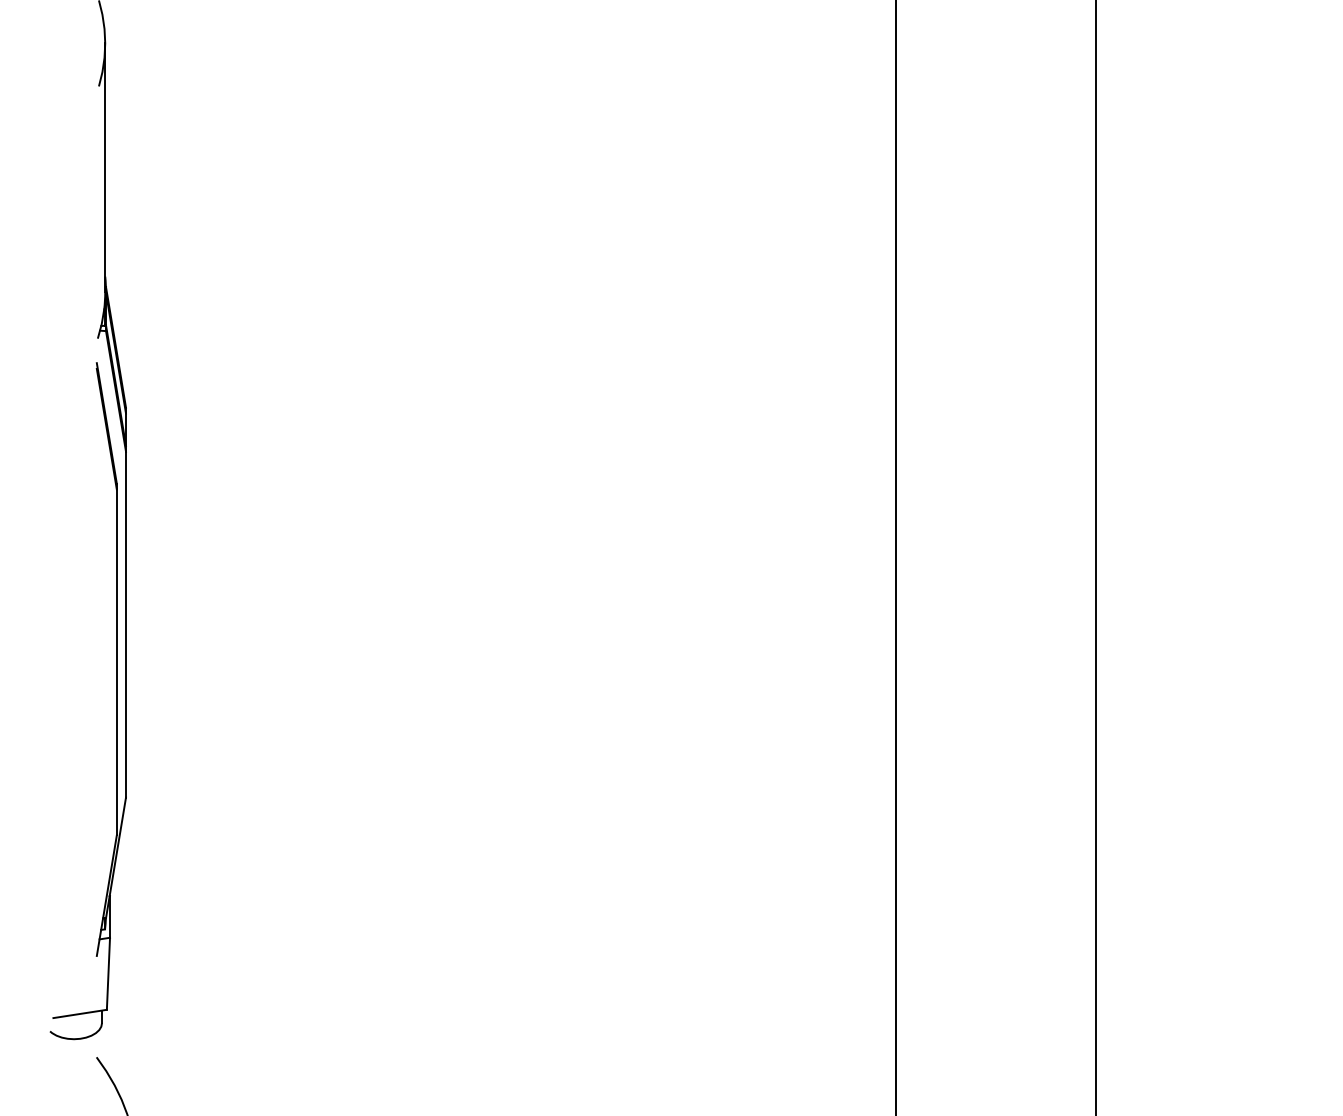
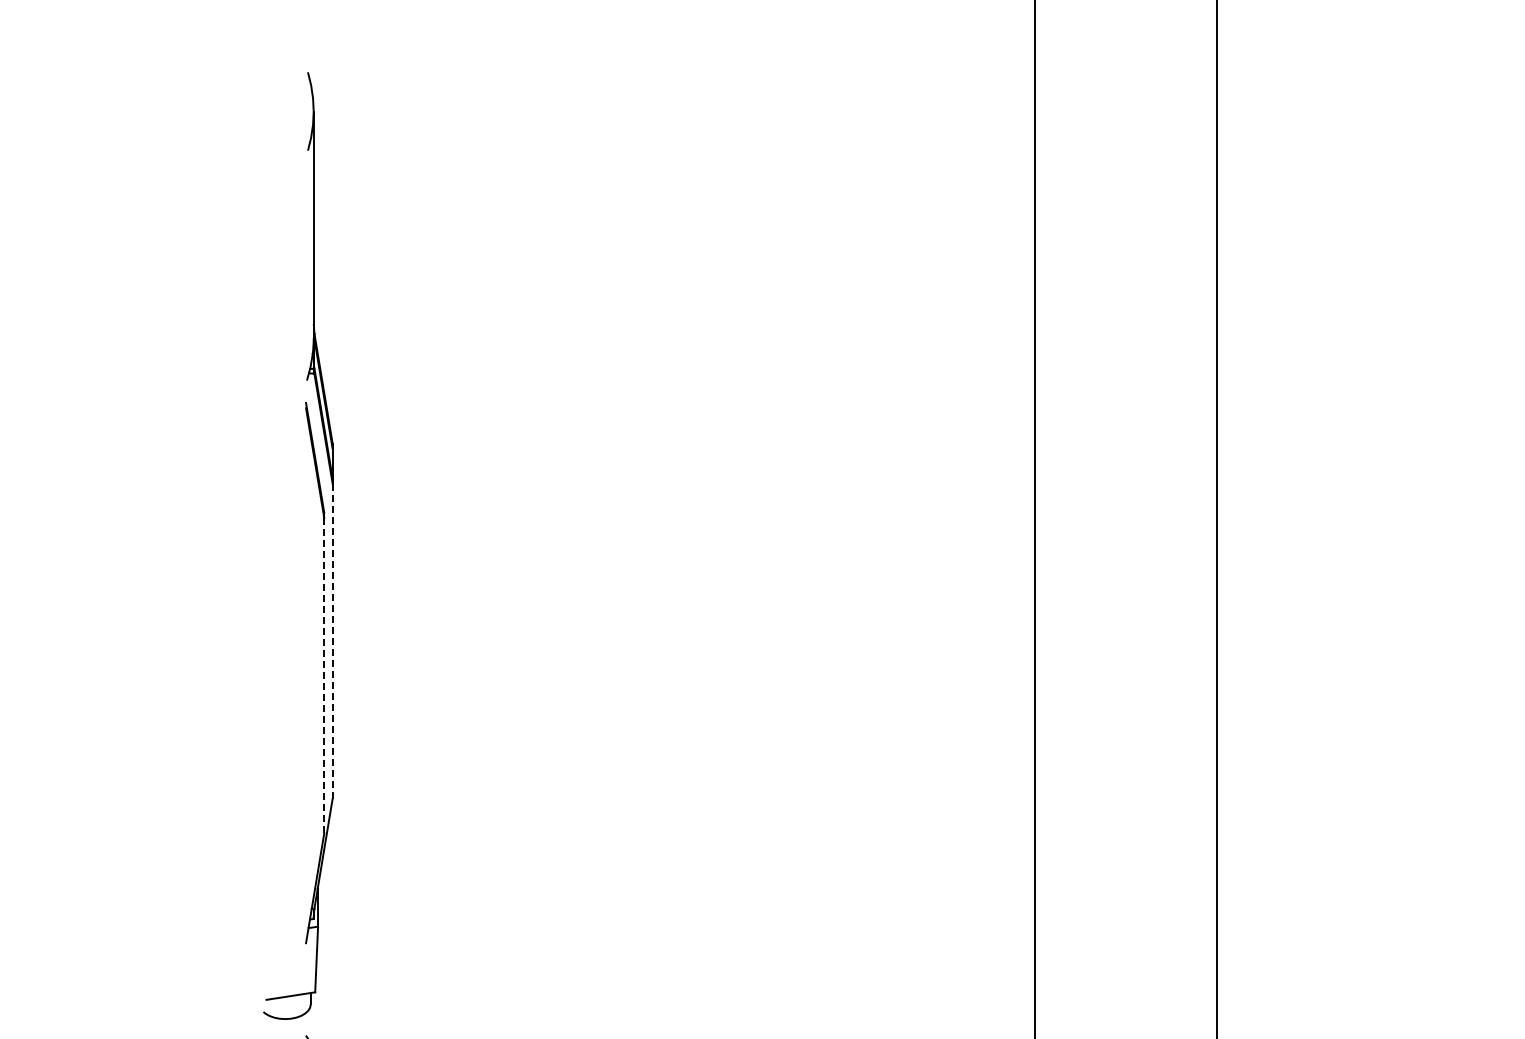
line: (125, 624) -> (332, 641), solid -> dashed
line: (117, 662) -> (324, 675), solid -> dashed

